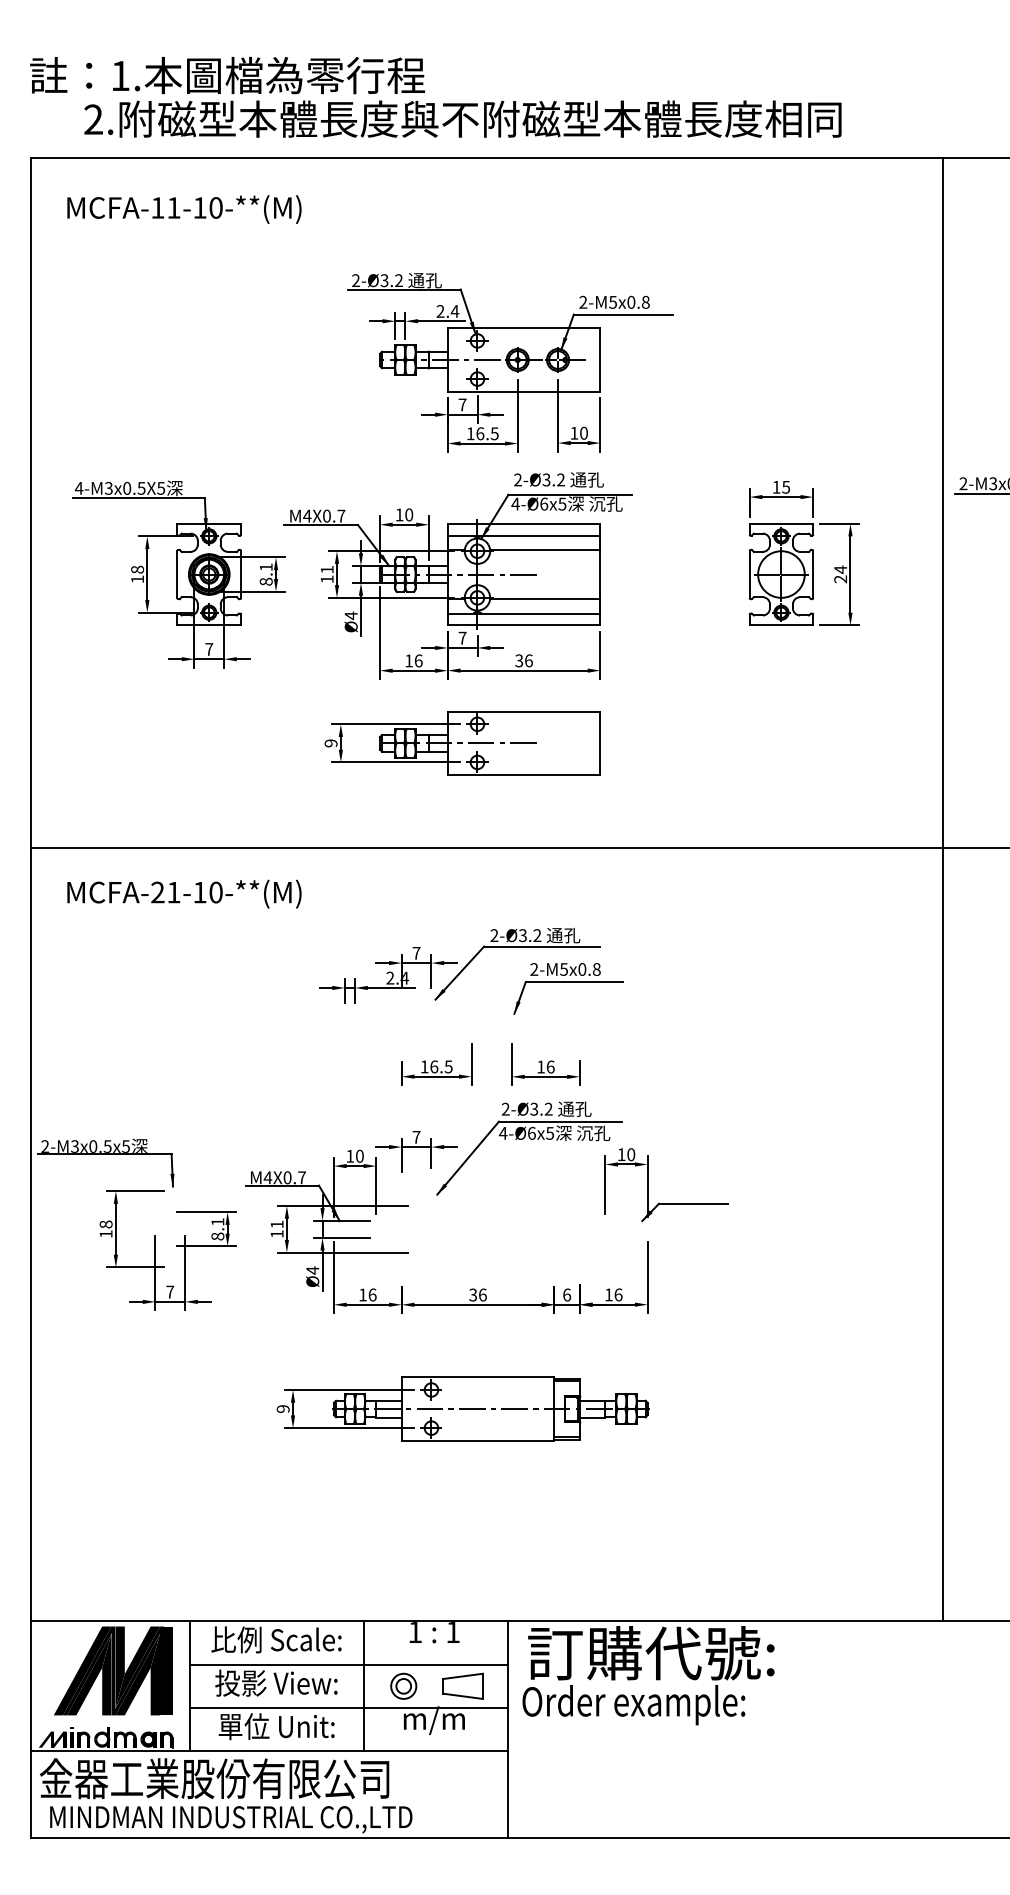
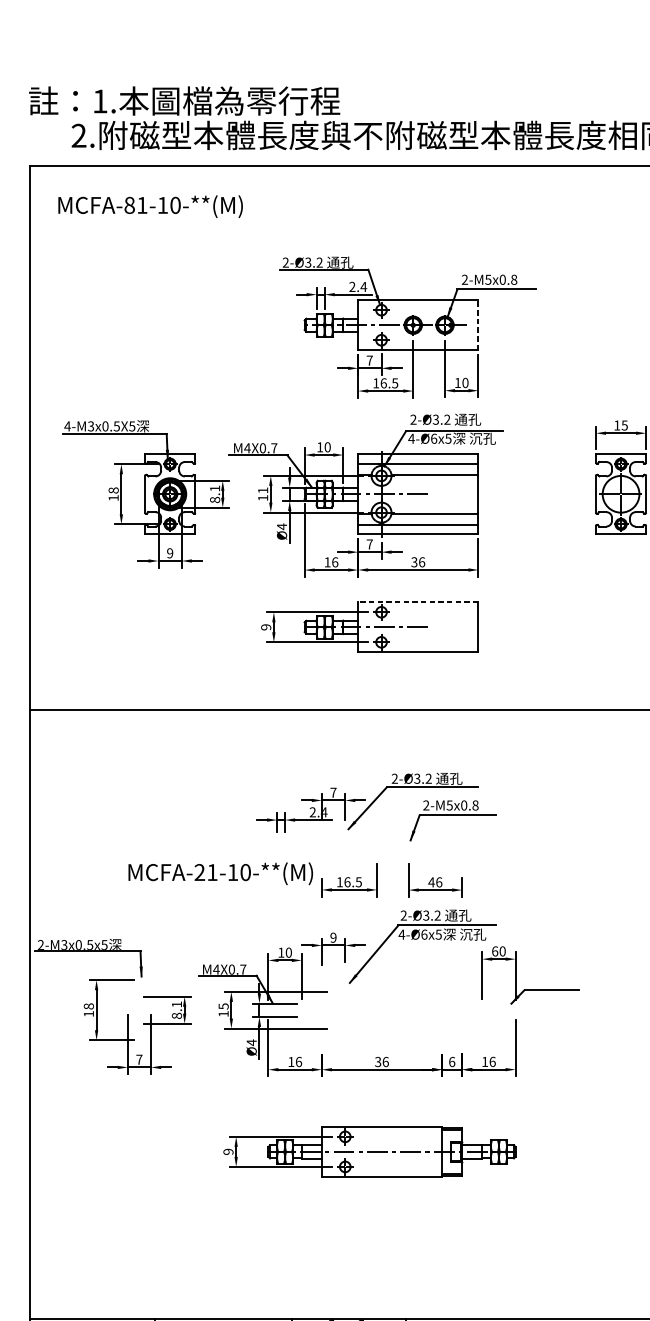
text: (157, 207) -> (129, 205), MCFA-11-10-**(M) -> MCFA-81-10-**(M)
line: (600, 360) -> (478, 325), solid -> dashed
text: (209, 649) -> (170, 553), 7 -> 9
line: (523, 711) -> (417, 602), solid -> dashed
text: (184, 893) -> (220, 873), moved
text: (540, 1066) -> (431, 881), 16 -> 46
text: (416, 1136) -> (333, 937), 7 -> 9
text: (621, 1154) -> (495, 951), 10 -> 60
text: (276, 1224) -> (223, 1006), 11 -> 15

